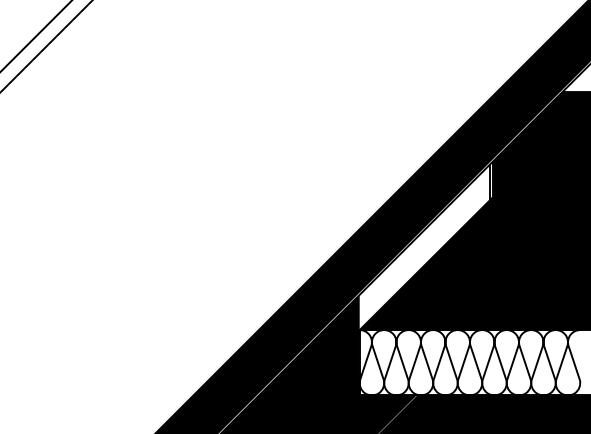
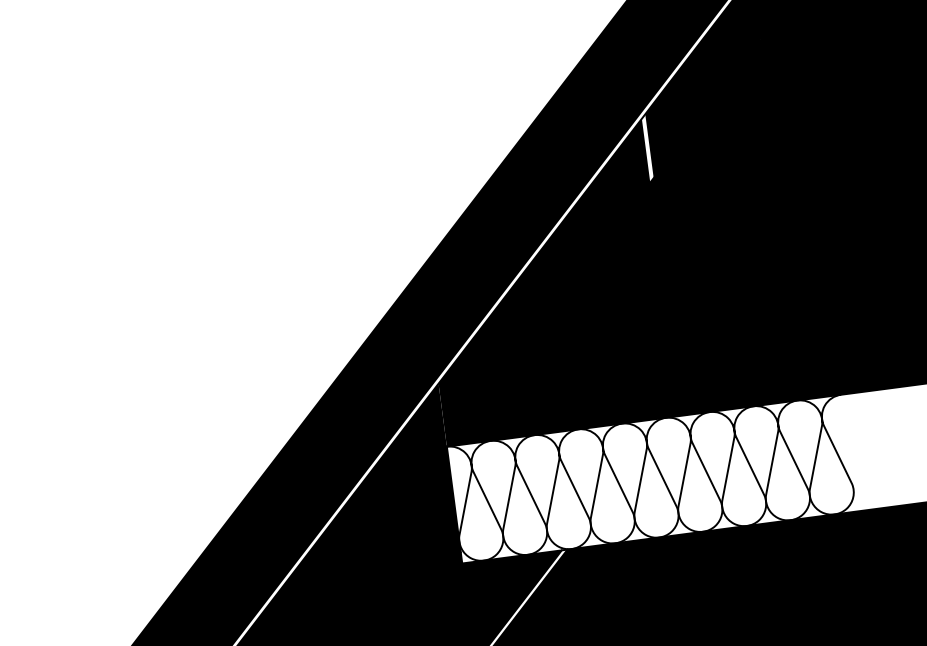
fill: (424, 247) -> (543, 283), added

